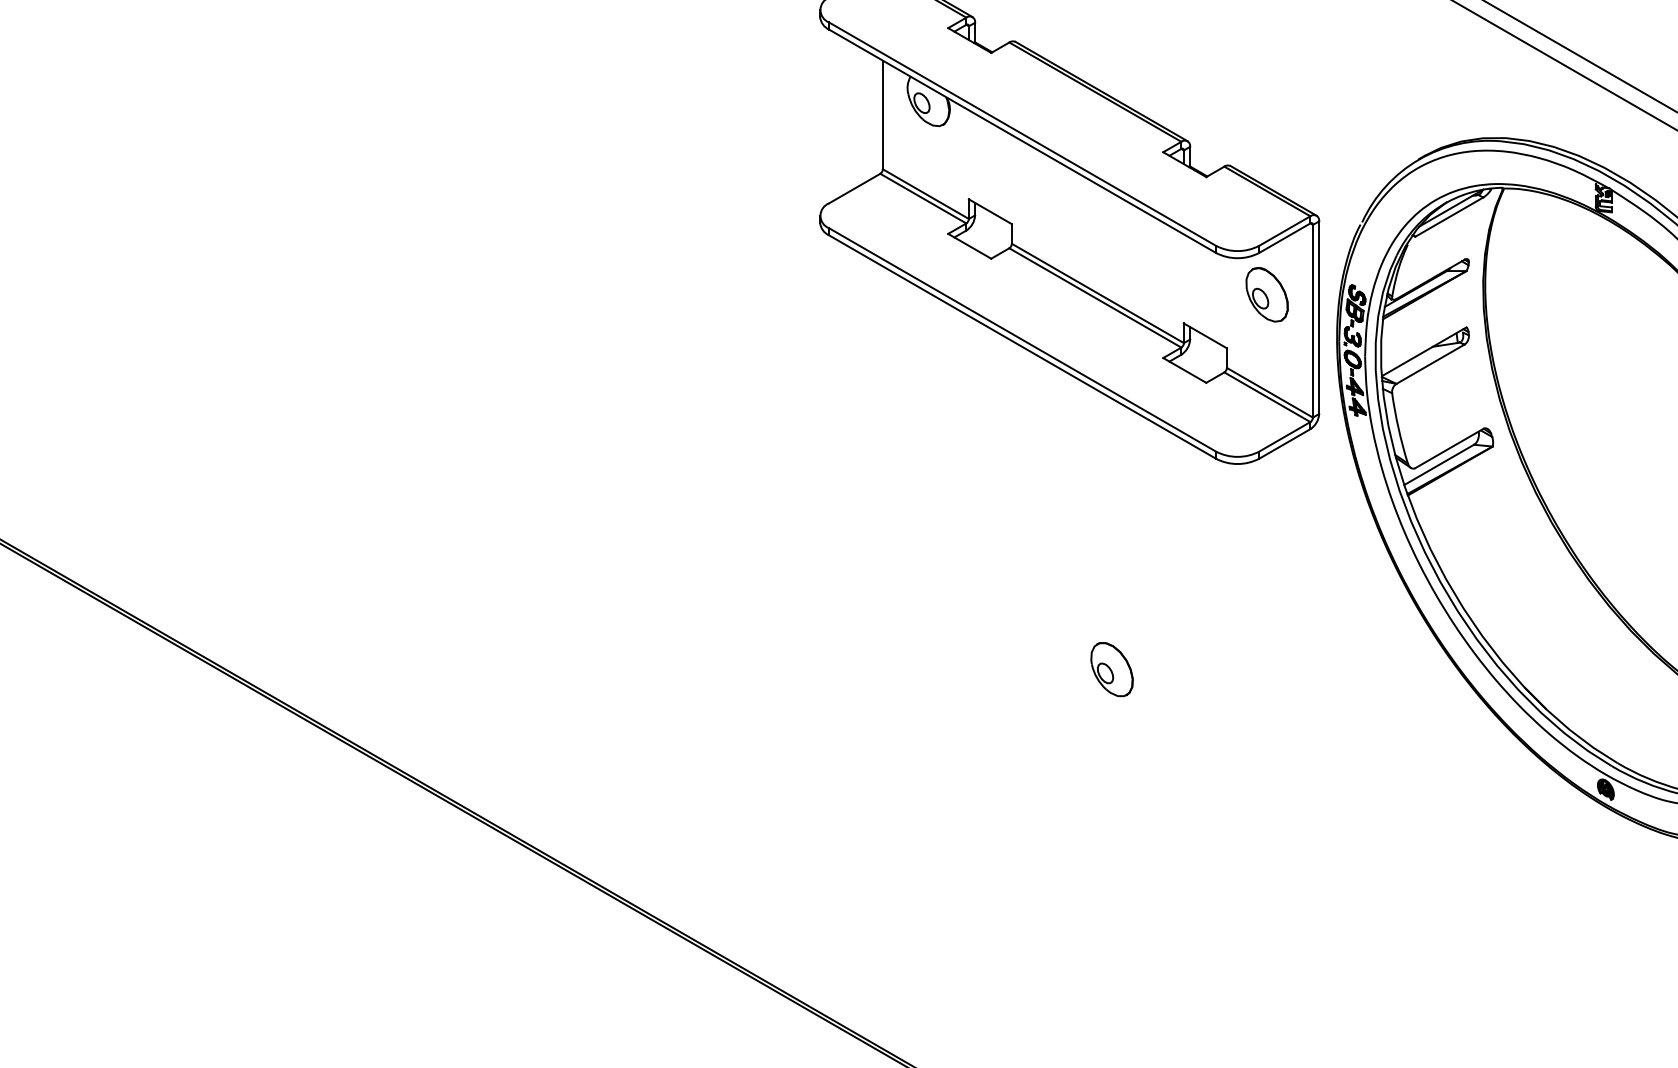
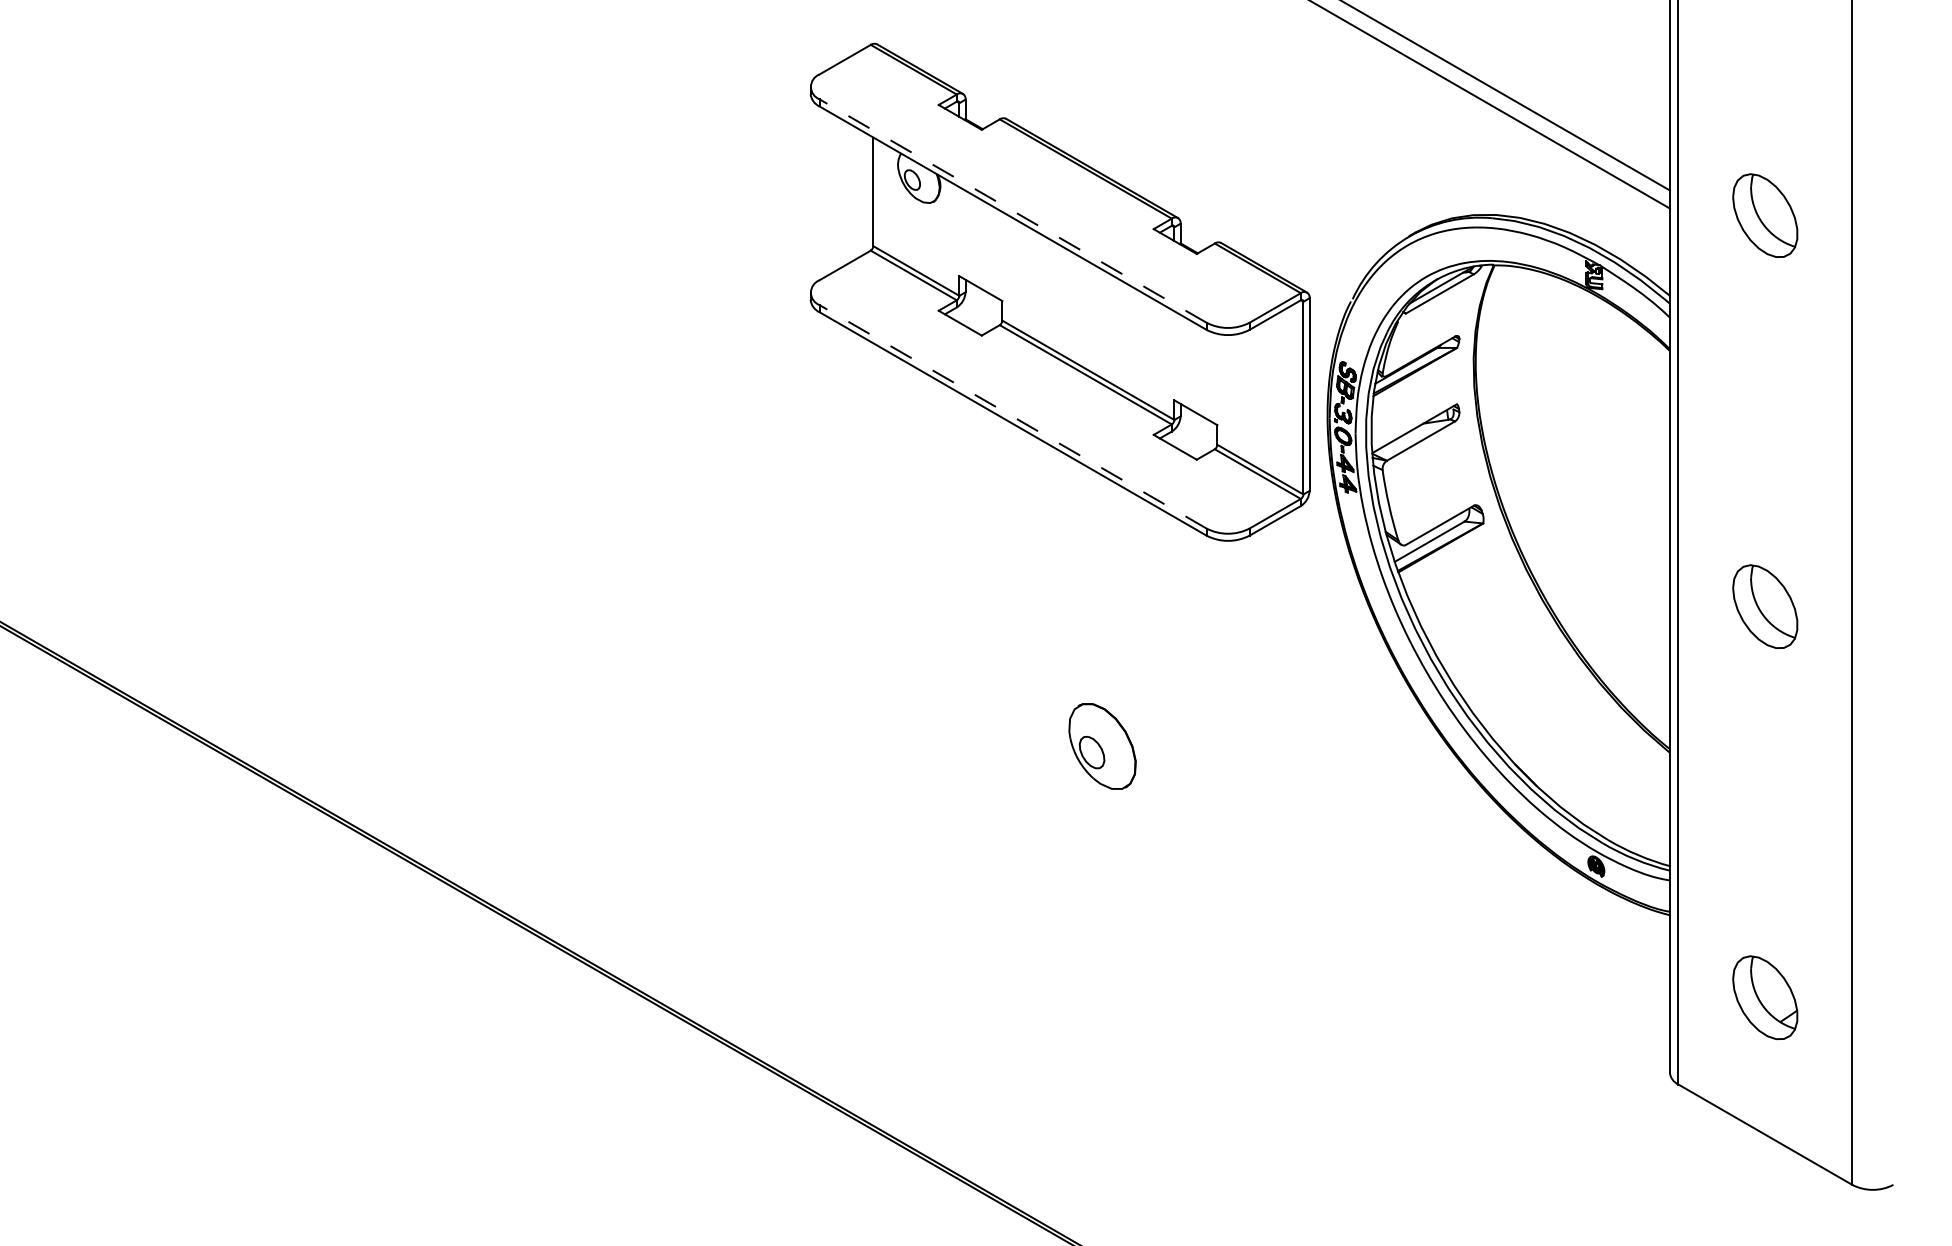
line: (1022, 133) -> (1012, 210), solid -> dashed
part: (1267, 294) -> (1257, 371), removed
line: (1022, 339) -> (1012, 416), solid -> dashed
part: (1112, 669) -> (1102, 746), size x1.6

